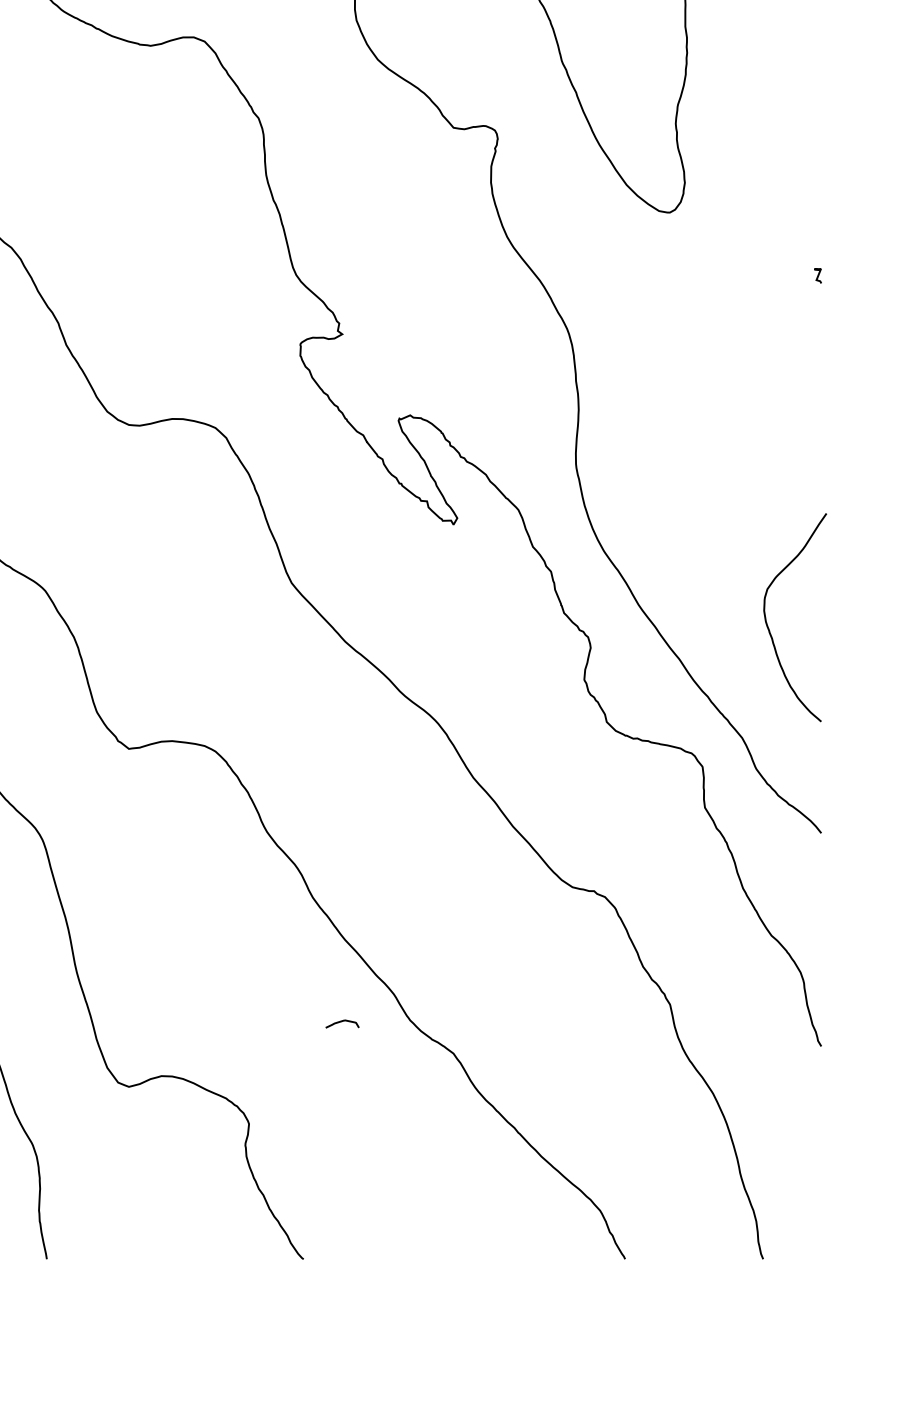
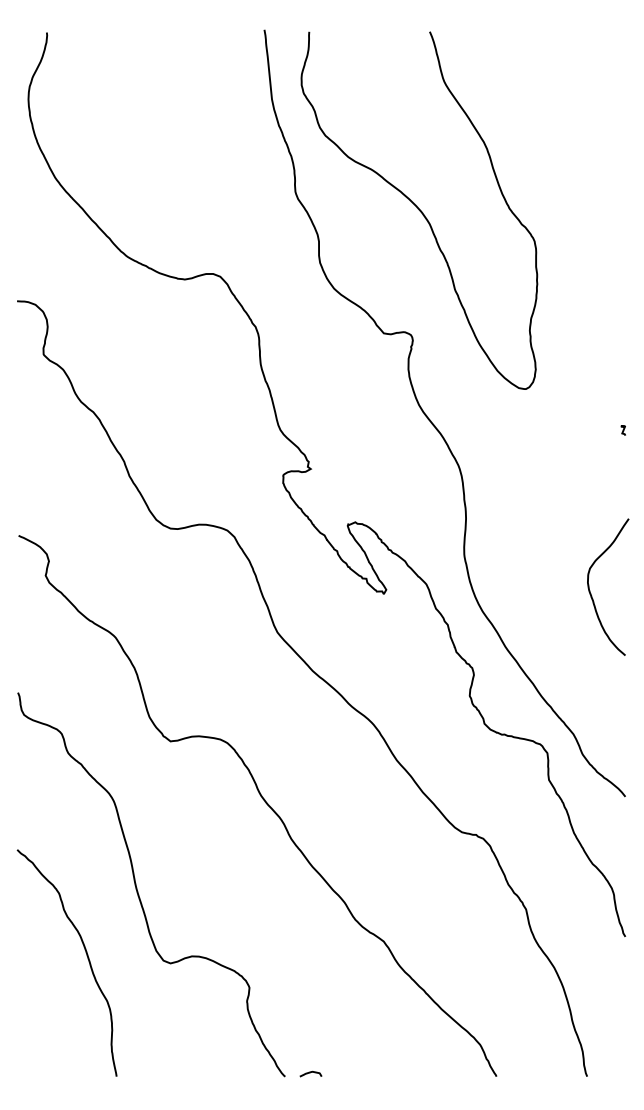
curve: (769, 627) -> (591, 593), moved
curve: (341, 1023) -> (310, 1073), moved

